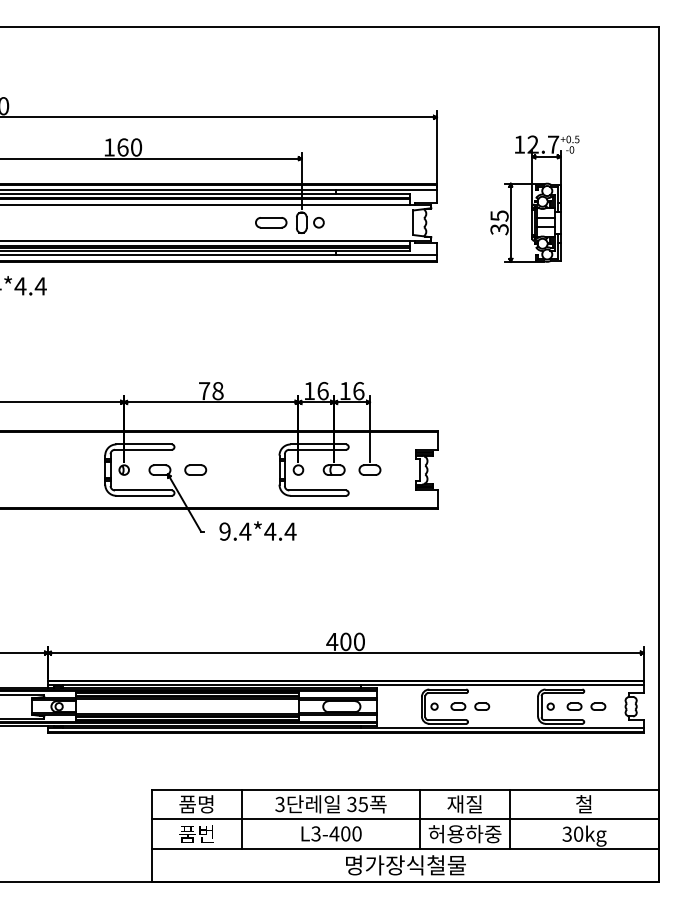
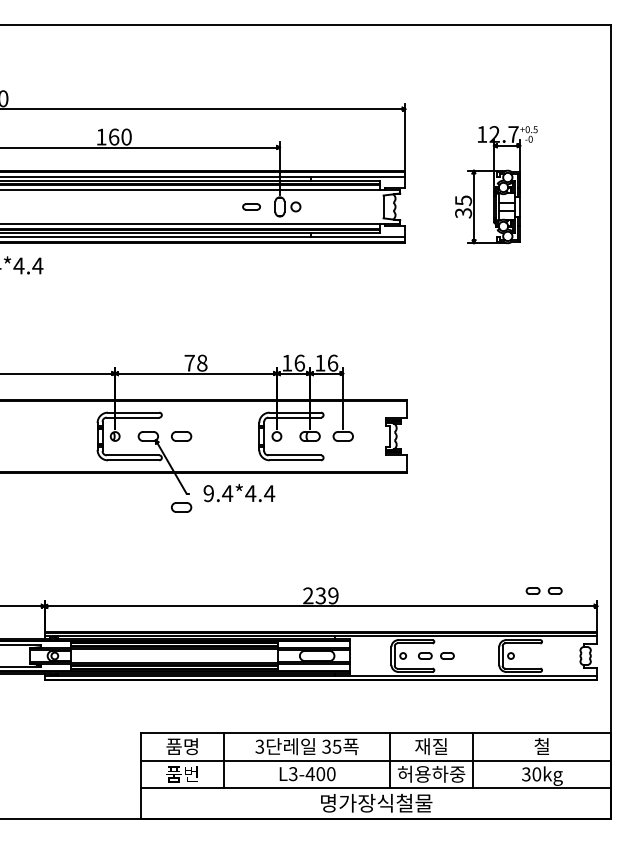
part: (271, 222) -> (251, 206), size x0.6
part: (195, 546) -> (181, 507), added
text: (345, 641) -> (320, 595), 400 -> 239
part: (585, 706) -> (543, 590), moved

